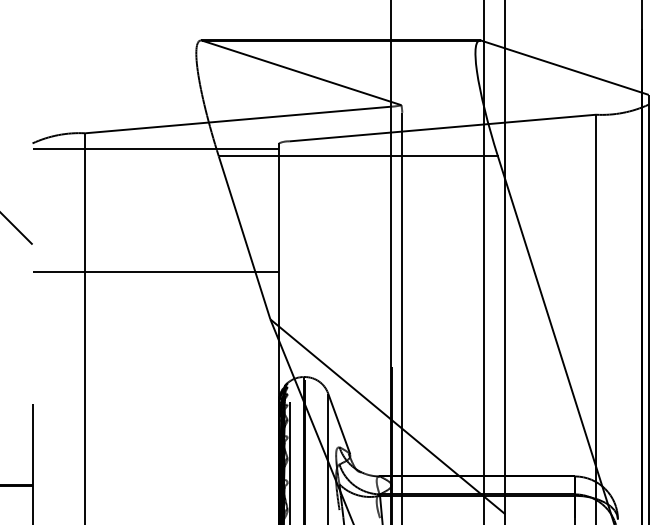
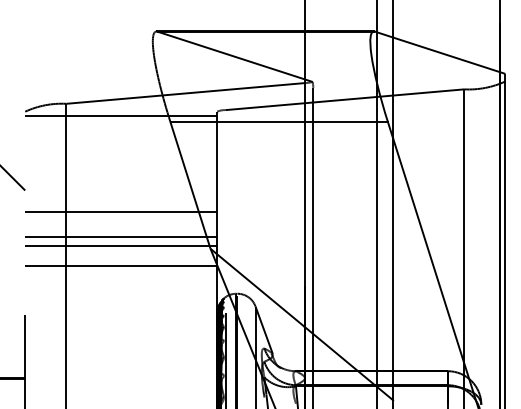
line: (156, 303) -> (121, 236), added
line: (156, 315) -> (121, 245), added
line: (156, 340) -> (121, 265), added

